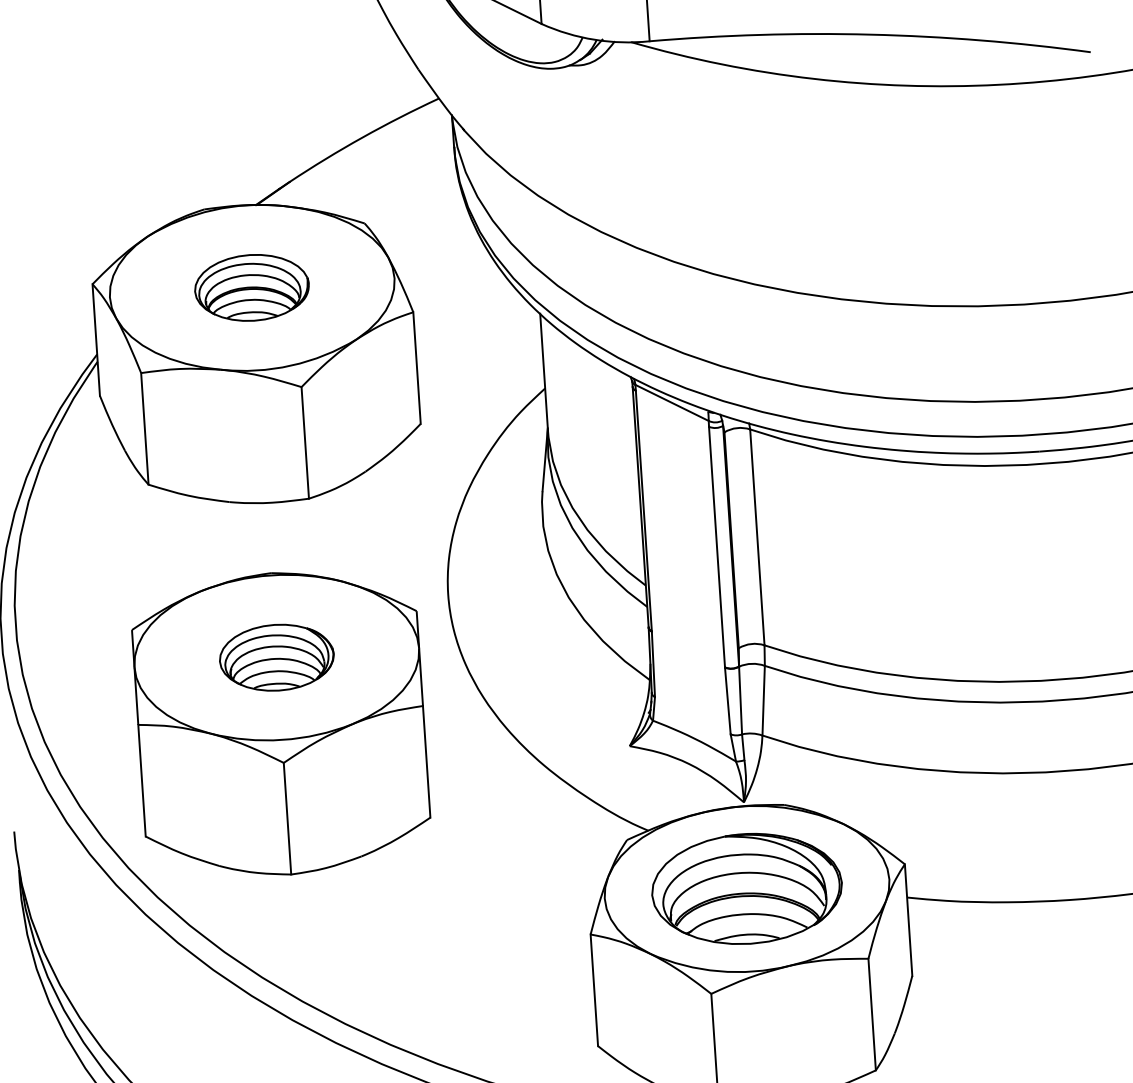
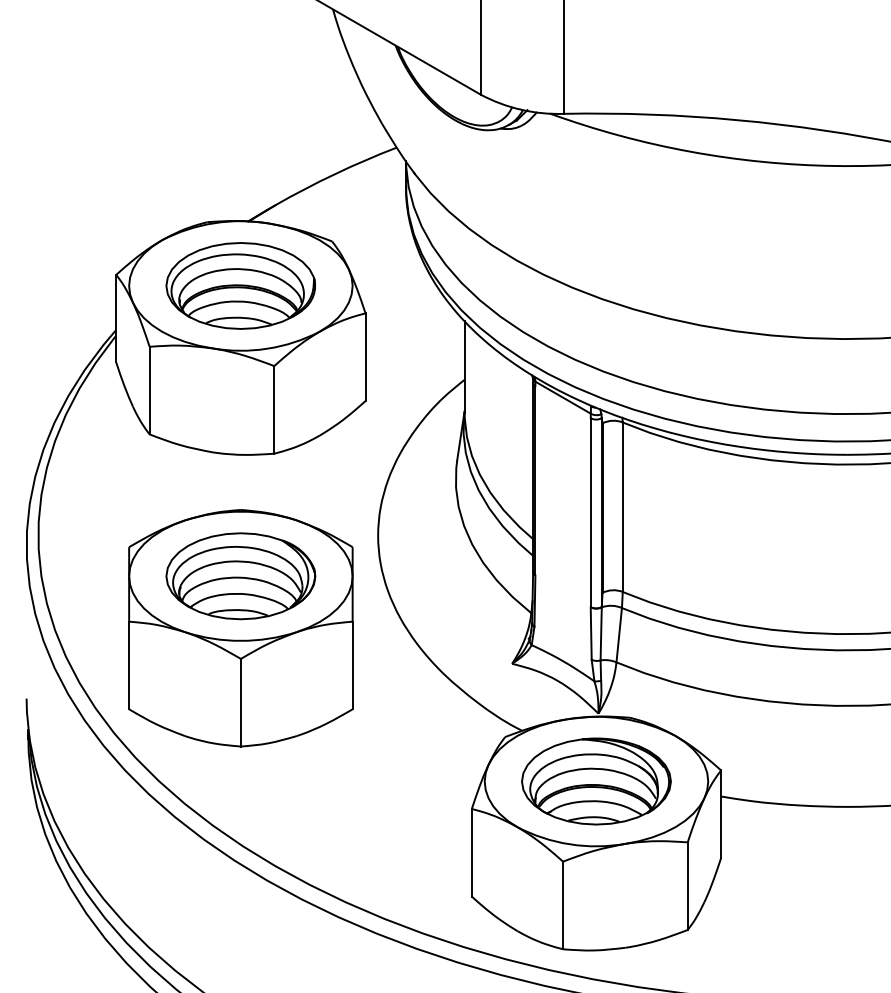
part: (251, 287) -> (240, 285), size x1.67
part: (276, 657) -> (240, 576), size x1.67

